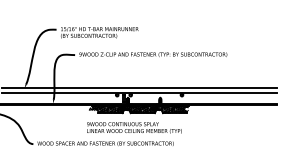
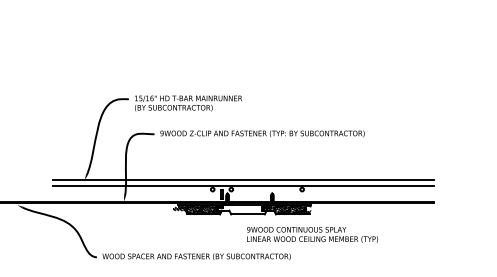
hatch: (138, 109) -> (242, 209), removed
text: (134, 127) -> (312, 234), moved

